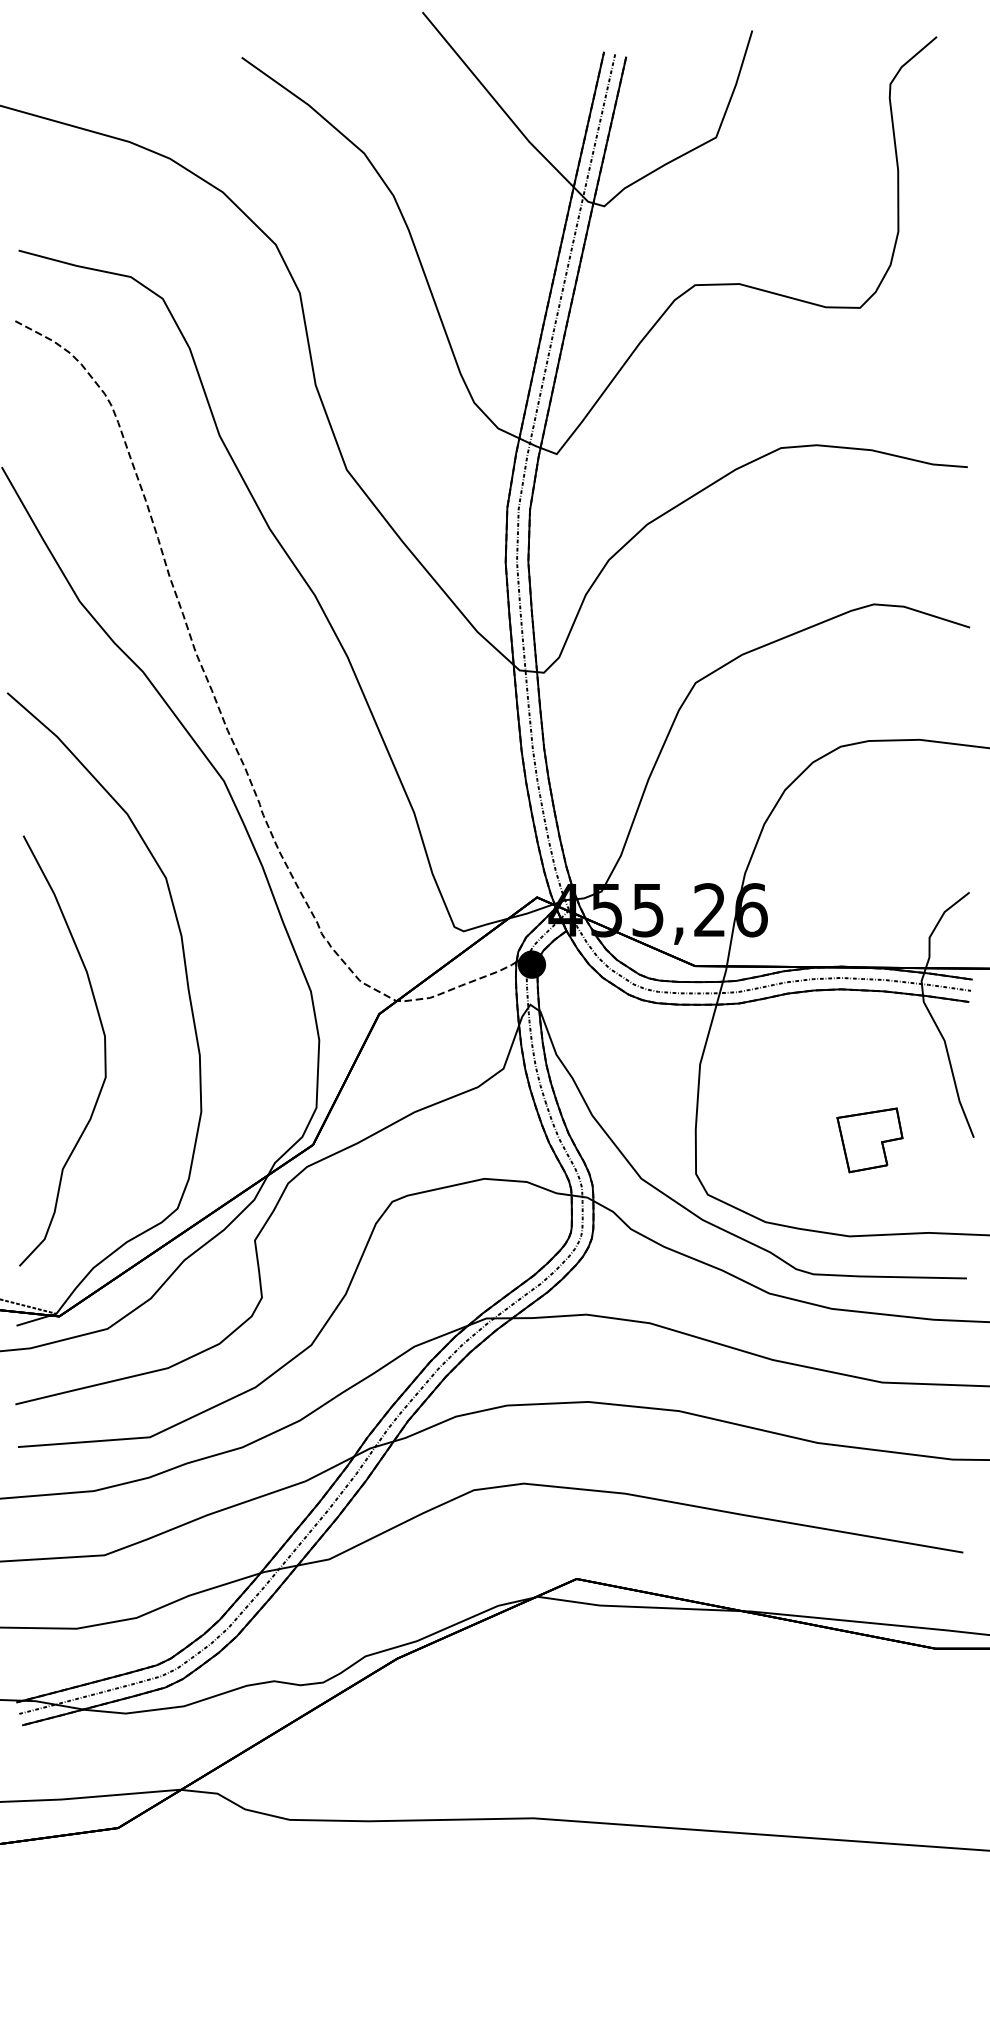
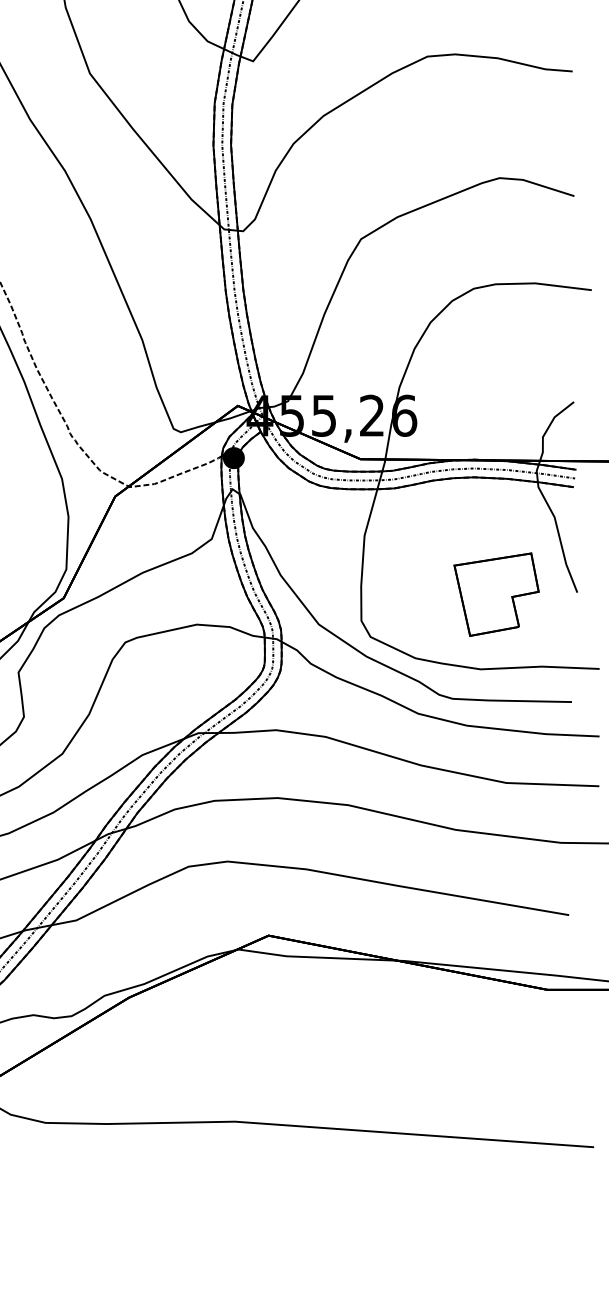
part: (869, 1140) -> (496, 594), size x1.67

